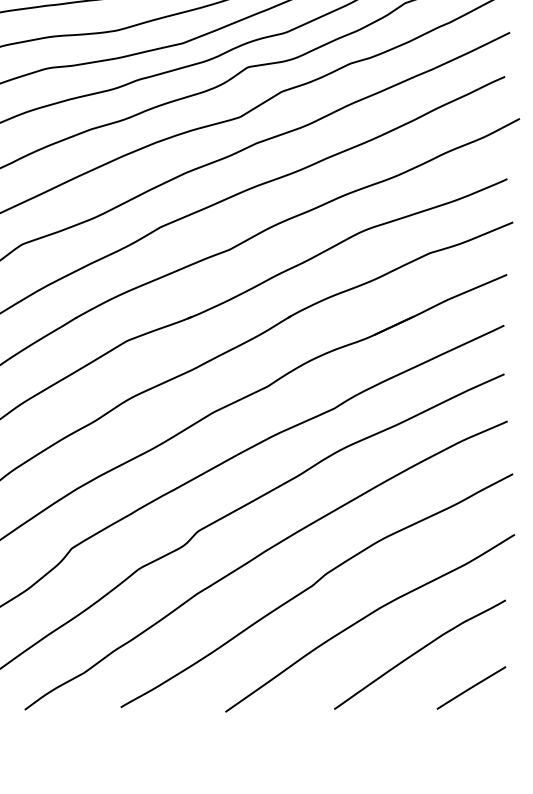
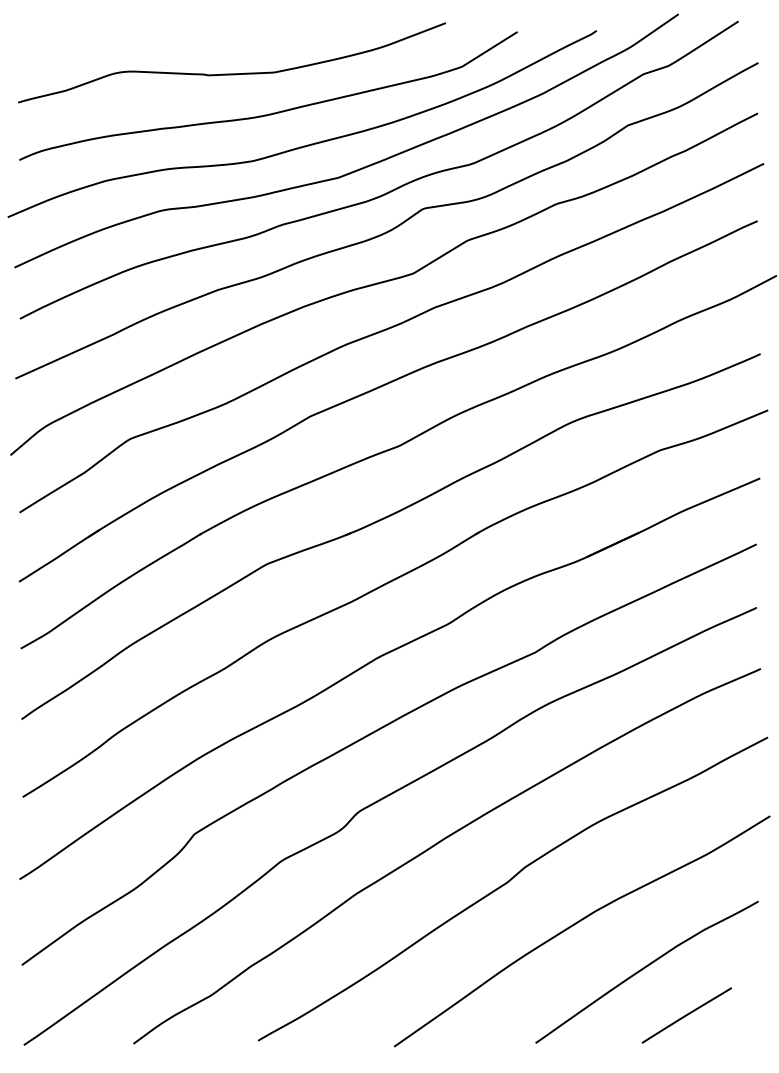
line: (471, 688) -> (686, 1015), moved

